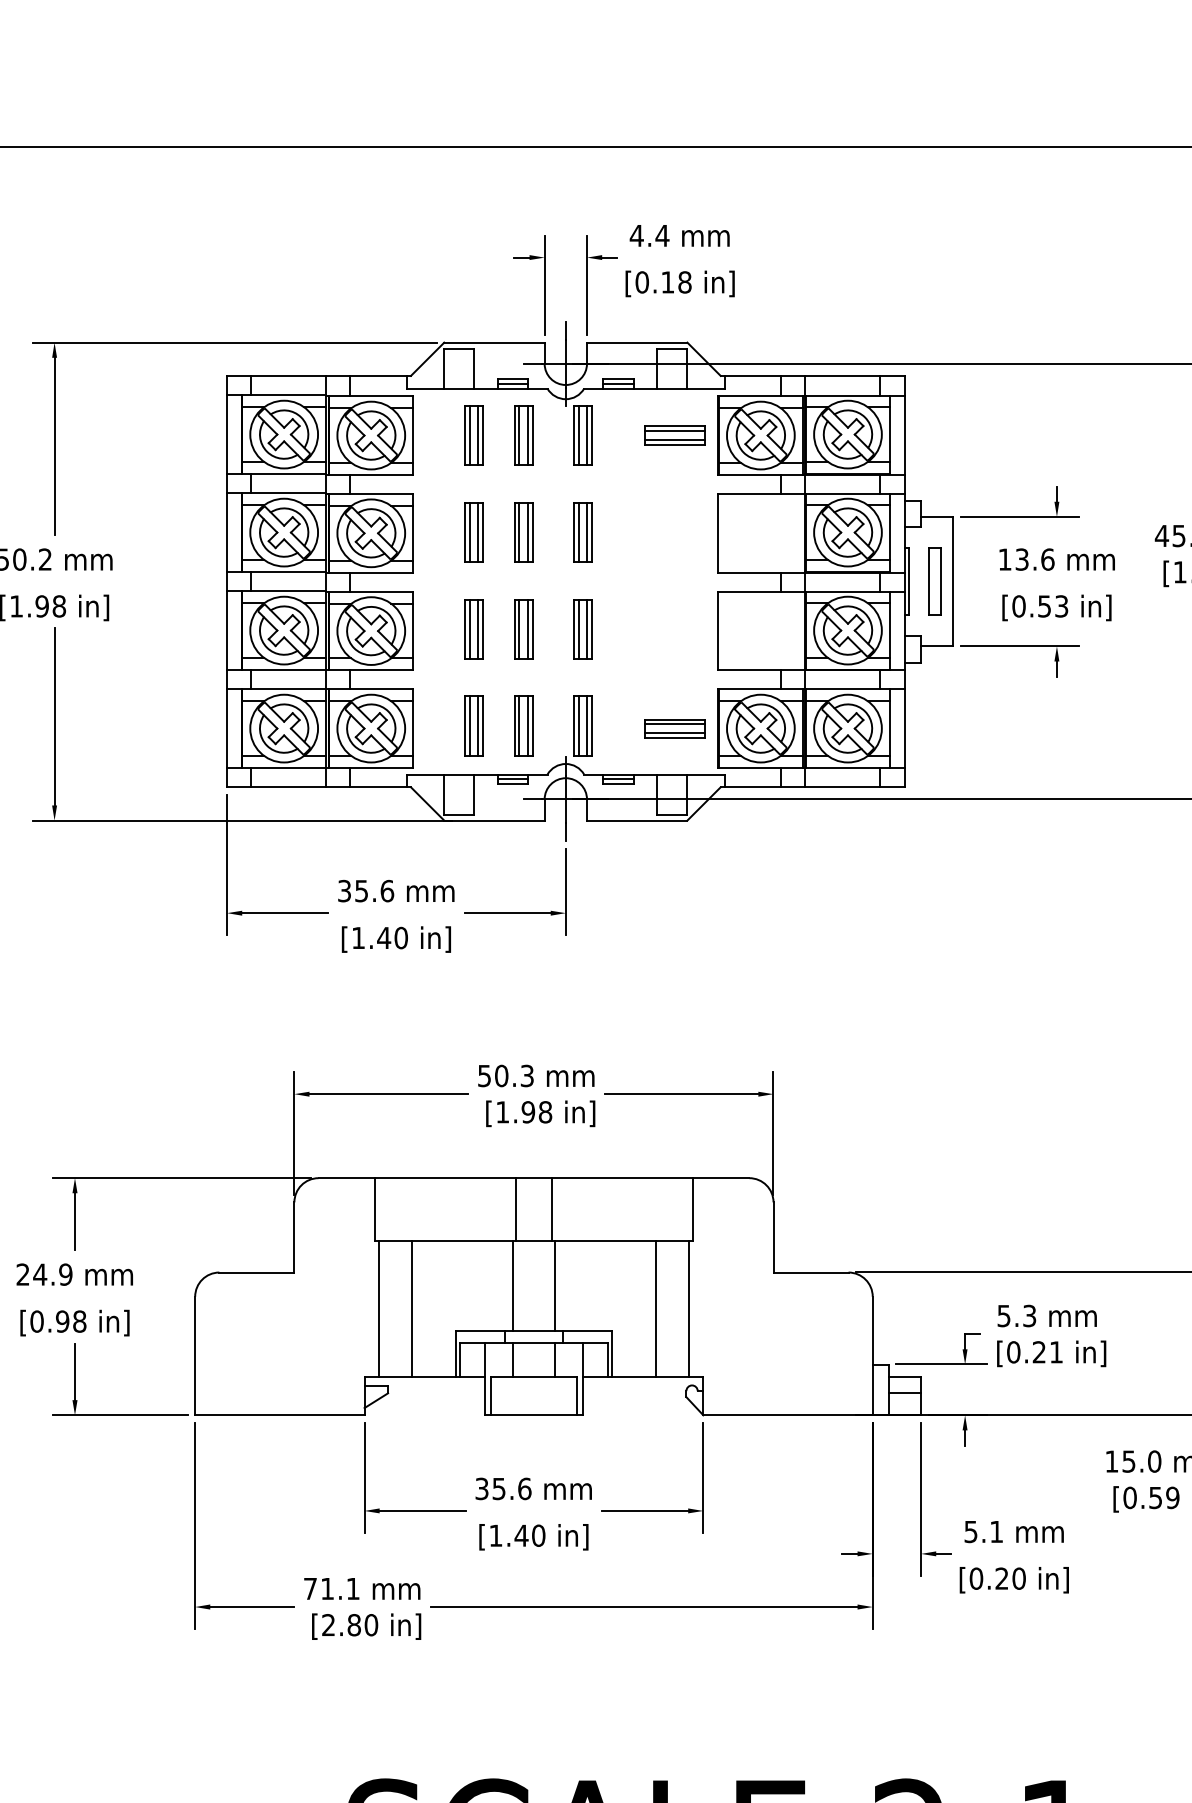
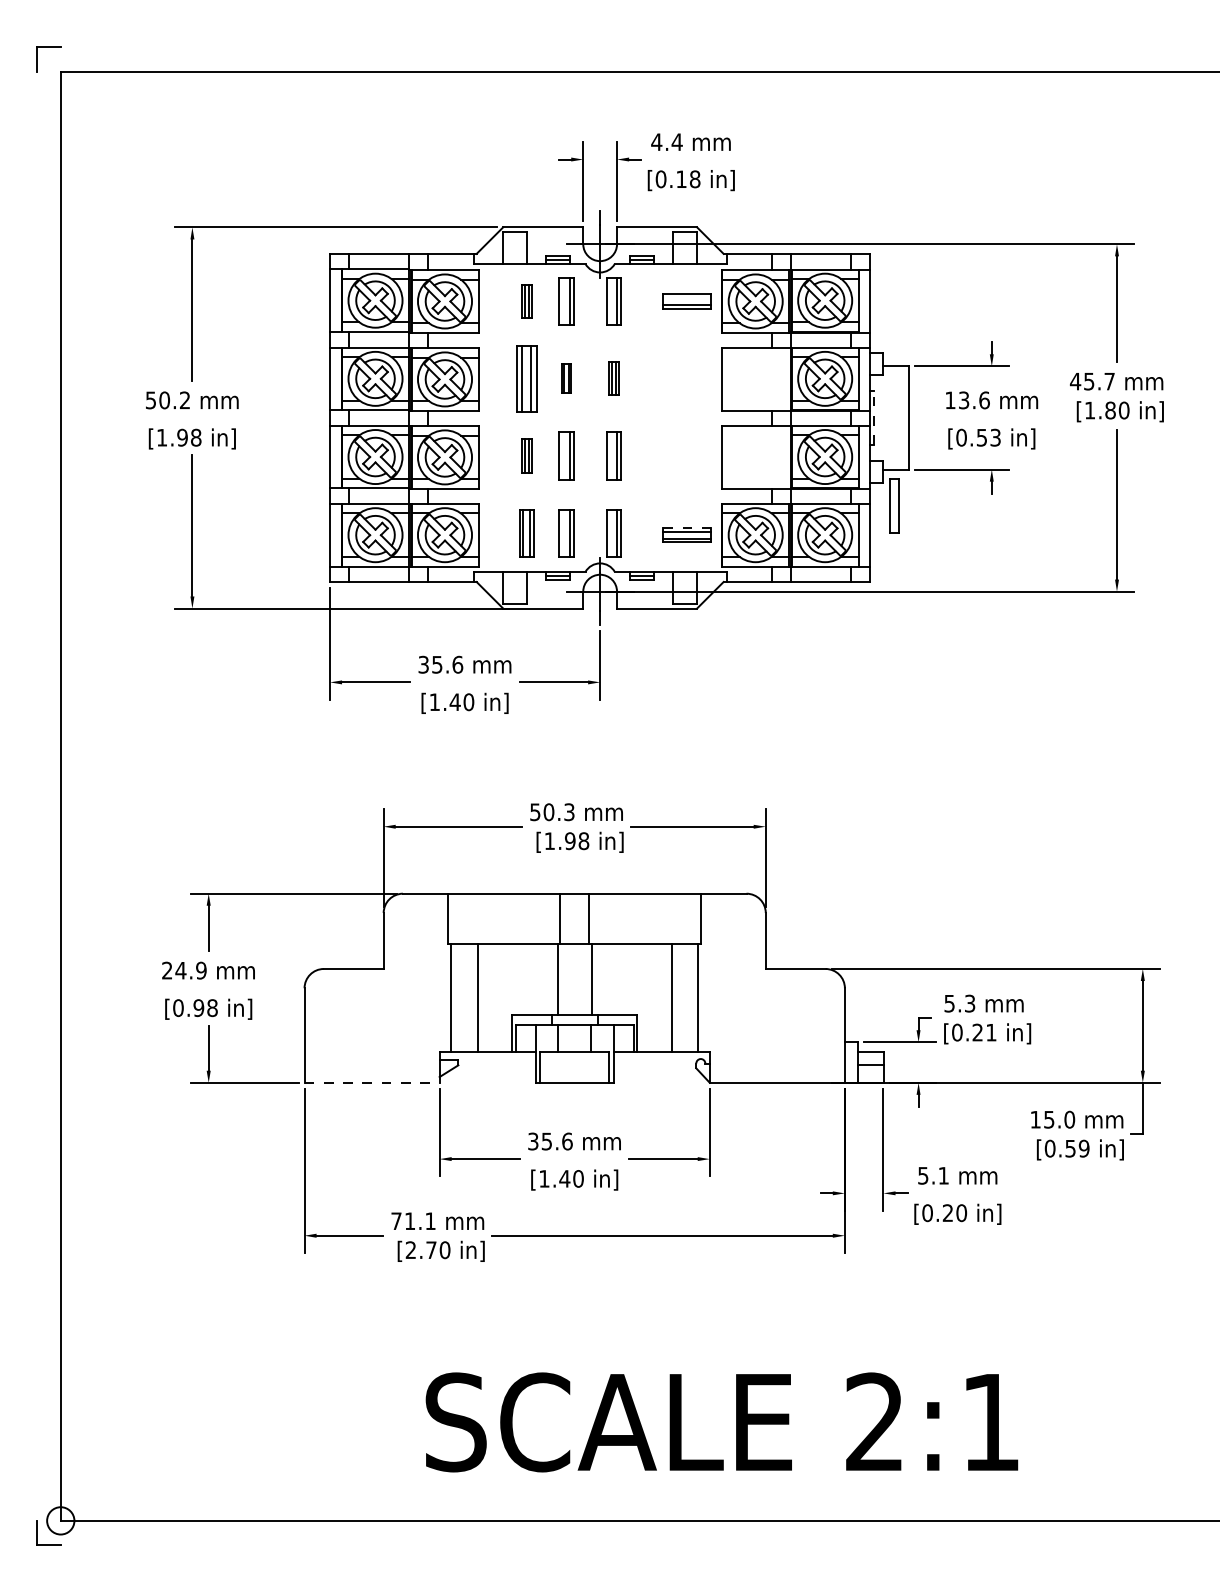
line: (674, 431) -> (686, 298), removed
part: (473, 435) -> (526, 301), size x0.7
line: (519, 435) -> (563, 301), removed
line: (578, 435) -> (610, 301), removed
part: (473, 532) -> (526, 378), size x1.4
part: (523, 532) -> (566, 378), size x0.6
part: (582, 532) -> (613, 378), size x0.7
line: (909, 581) -> (874, 417), solid -> dashed
part: (934, 581) -> (894, 505), moved
part: (473, 628) -> (526, 455), size x0.7
line: (519, 628) -> (563, 455), removed
line: (578, 628) -> (610, 455), removed
line: (675, 718) -> (687, 527), solid -> dashed
line: (519, 725) -> (563, 532), removed
line: (578, 725) -> (610, 532), removed
line: (280, 1414) -> (372, 1082), solid -> dashed
text: (354, 1625) -> (431, 1250), [2.80 -> [2.70

